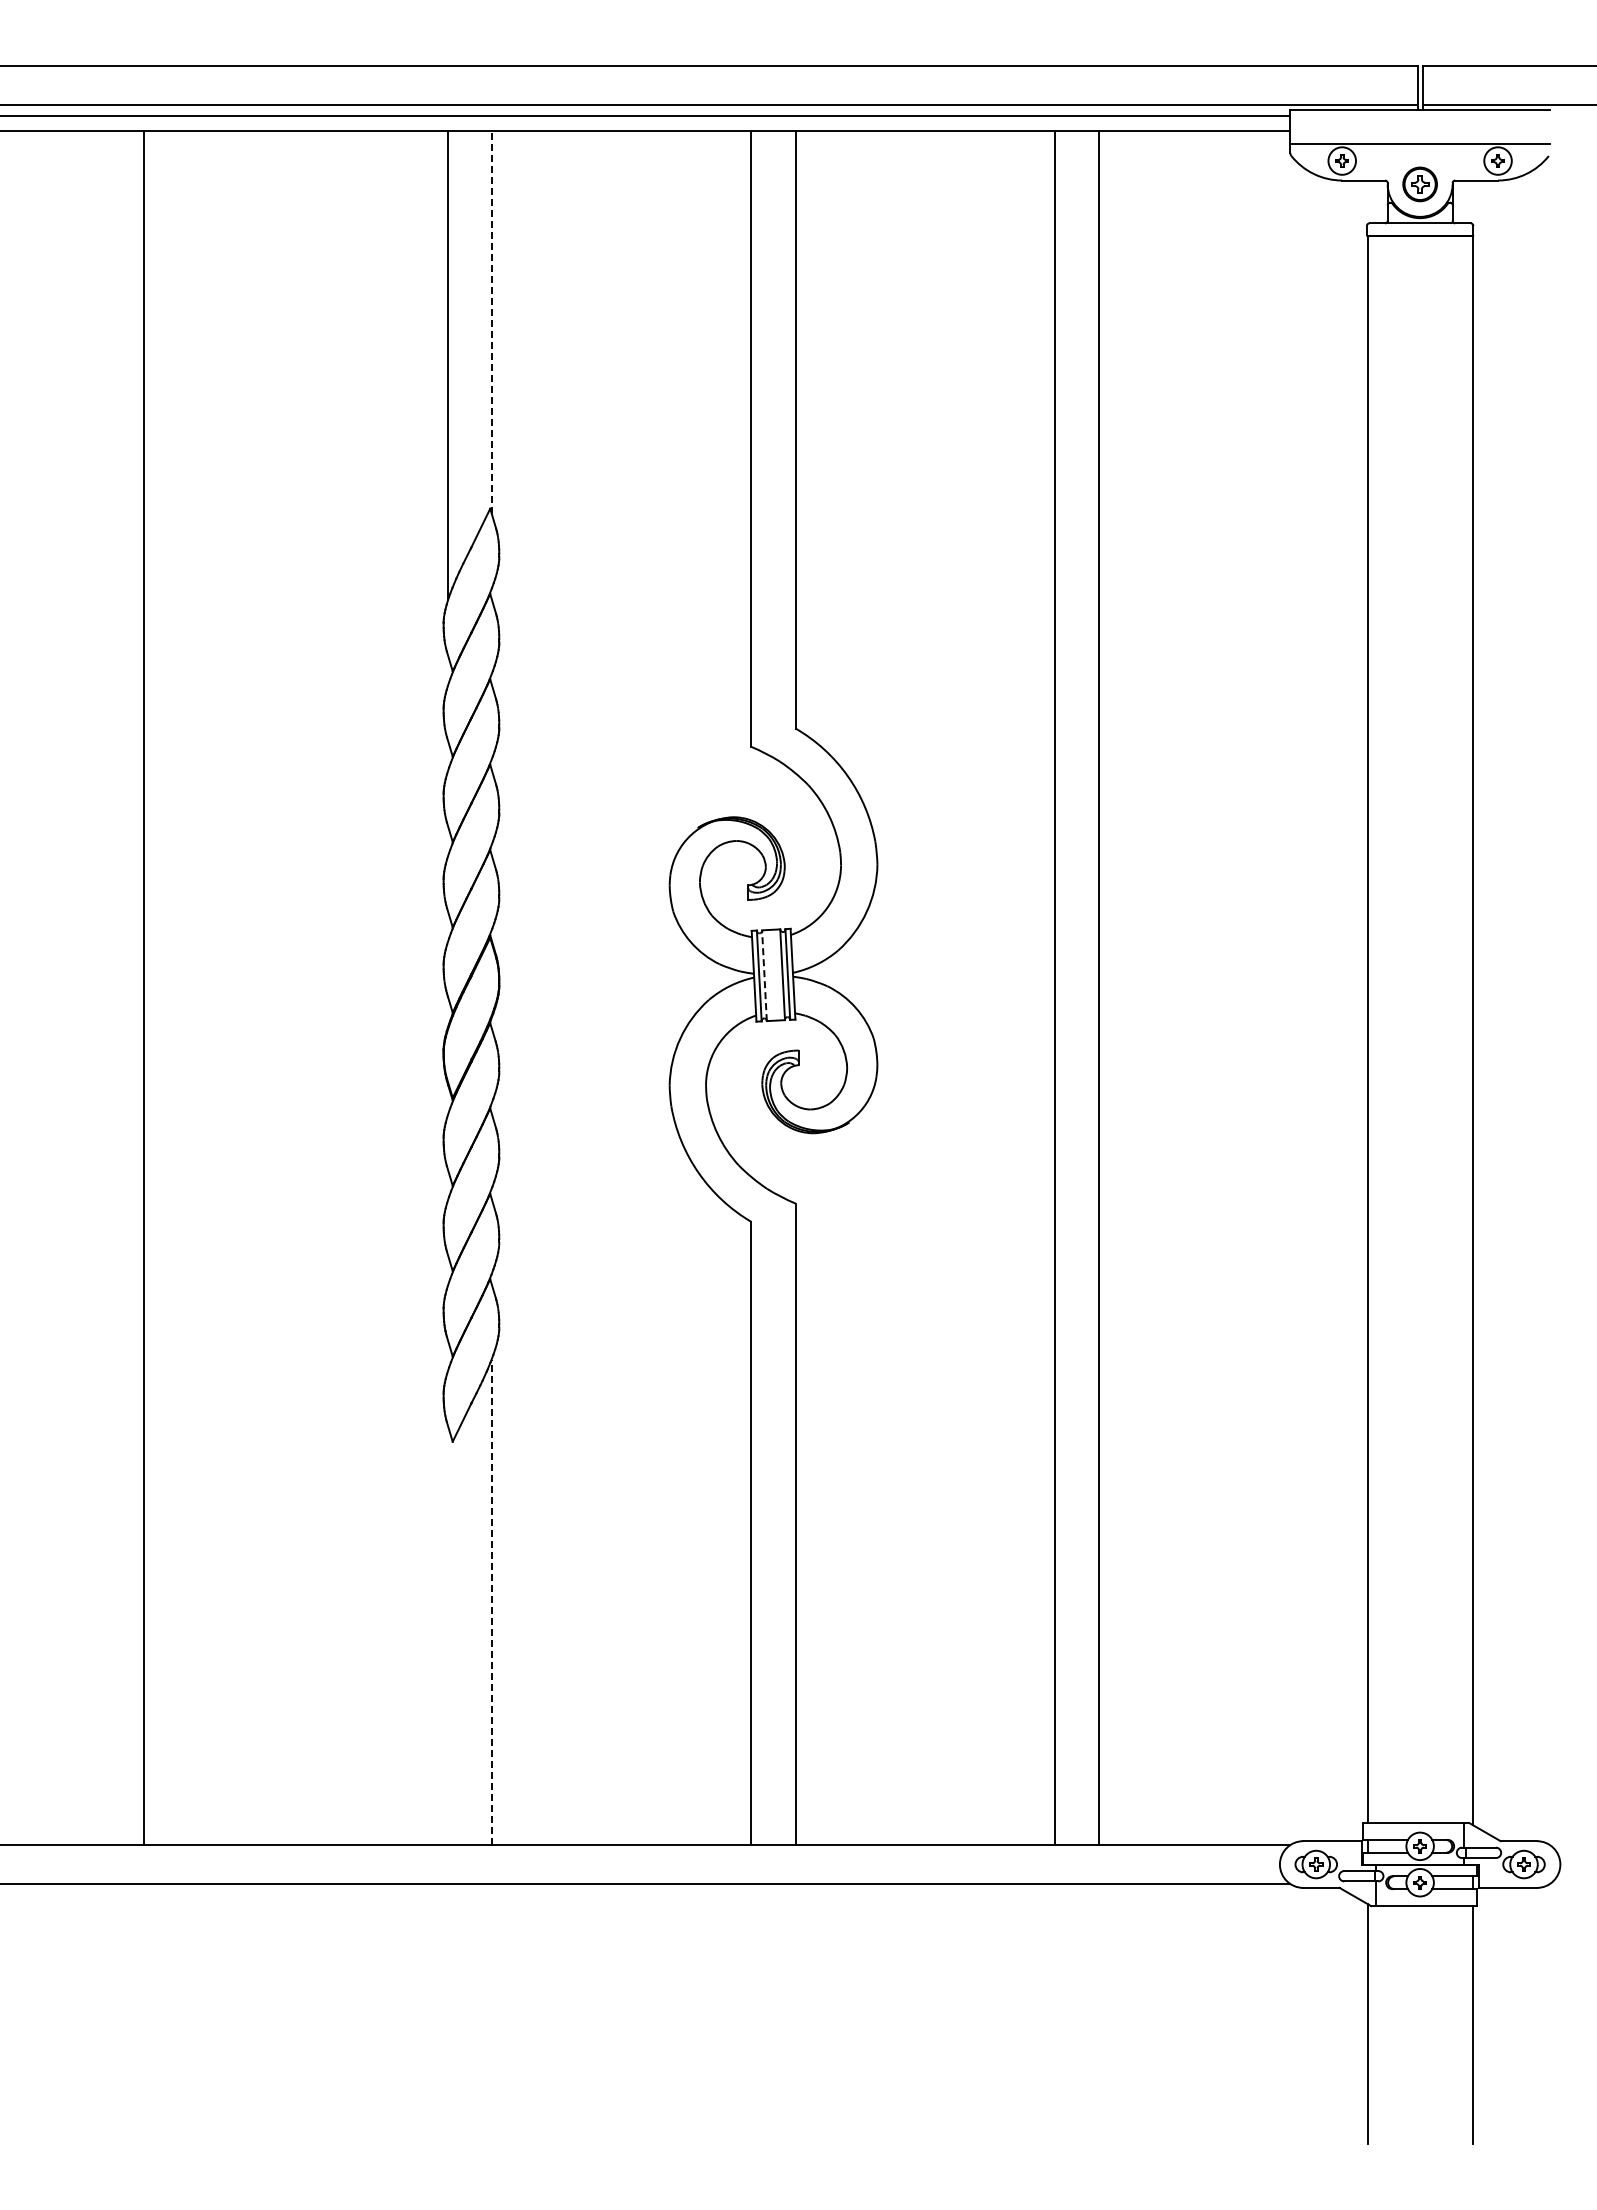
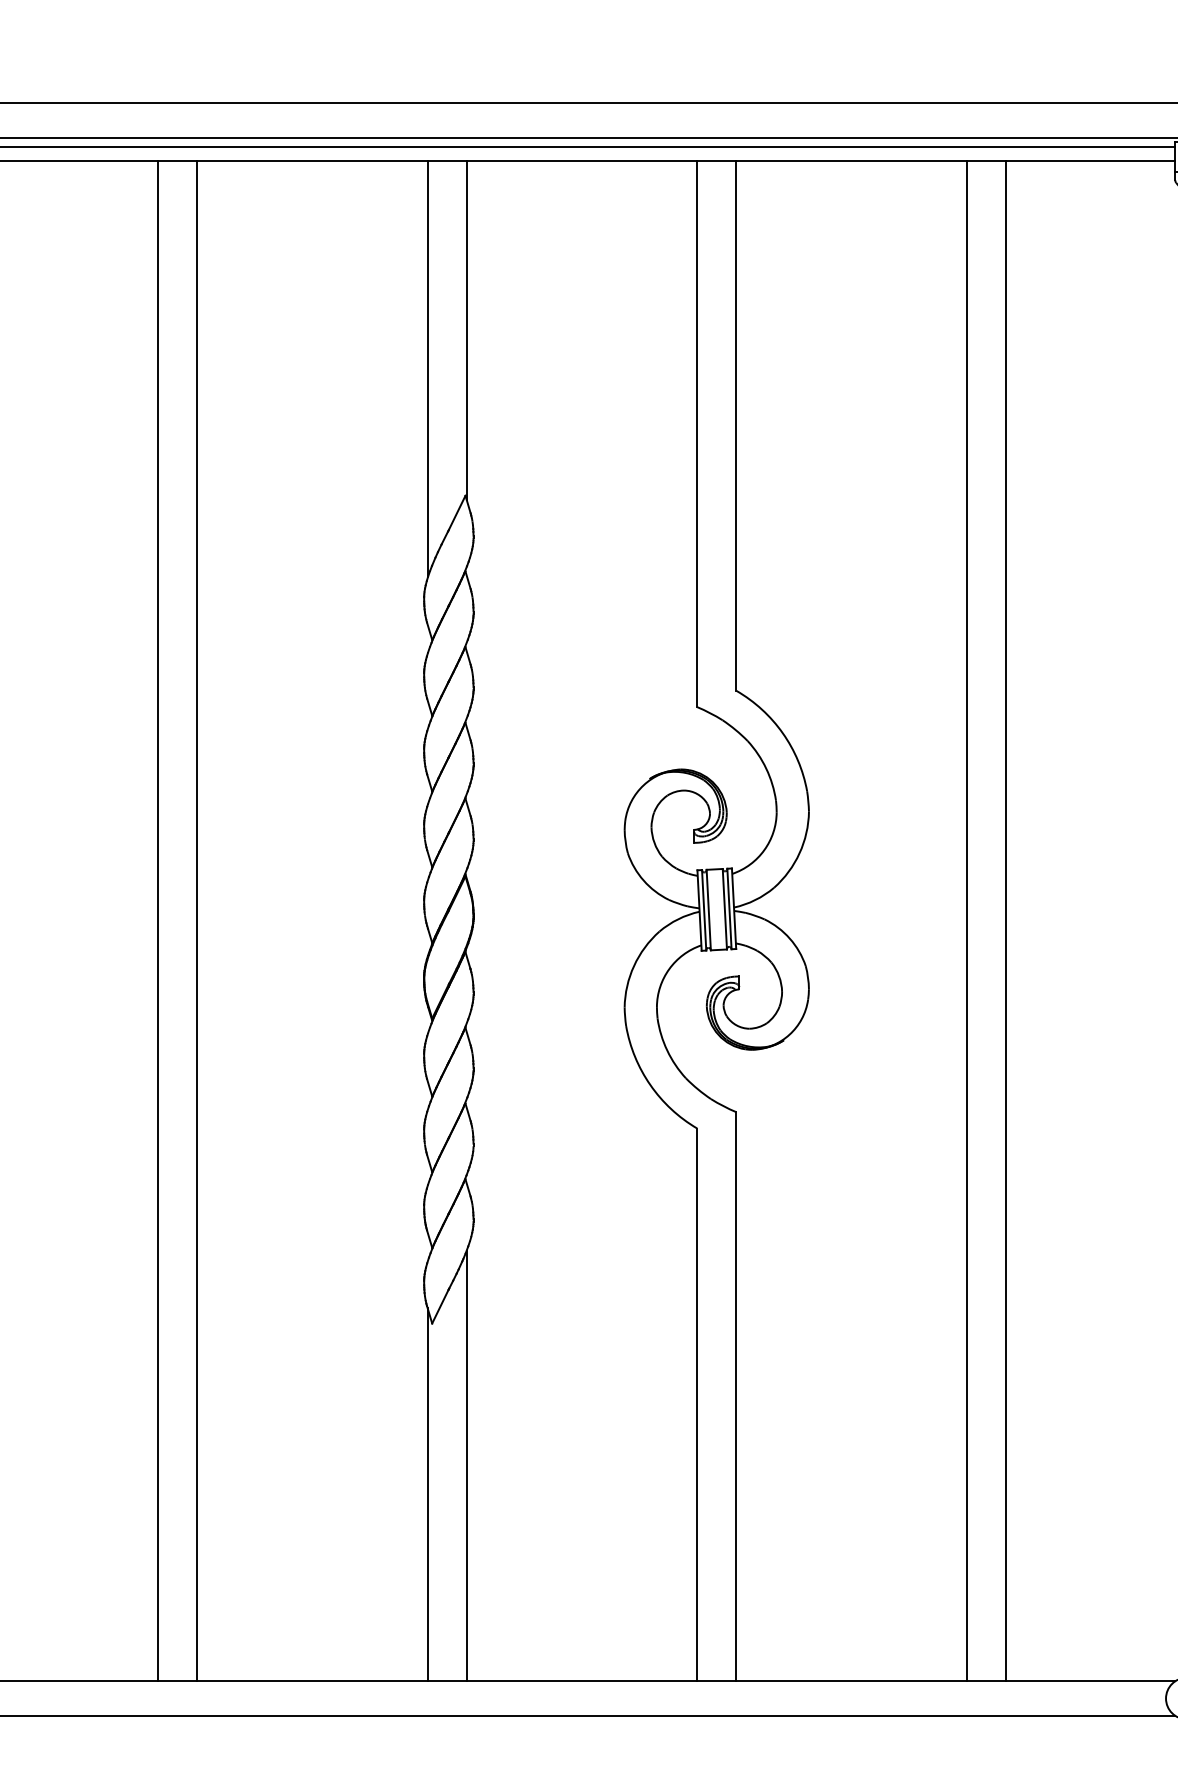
line: (491, 322) -> (466, 330), dashed -> solid
line: (764, 975) -> (708, 909), dashed -> solid
line: (187, 988) -> (196, 921), added
line: (491, 1602) -> (466, 1466), dashed -> solid
line: (447, 1634) -> (427, 1494), added

